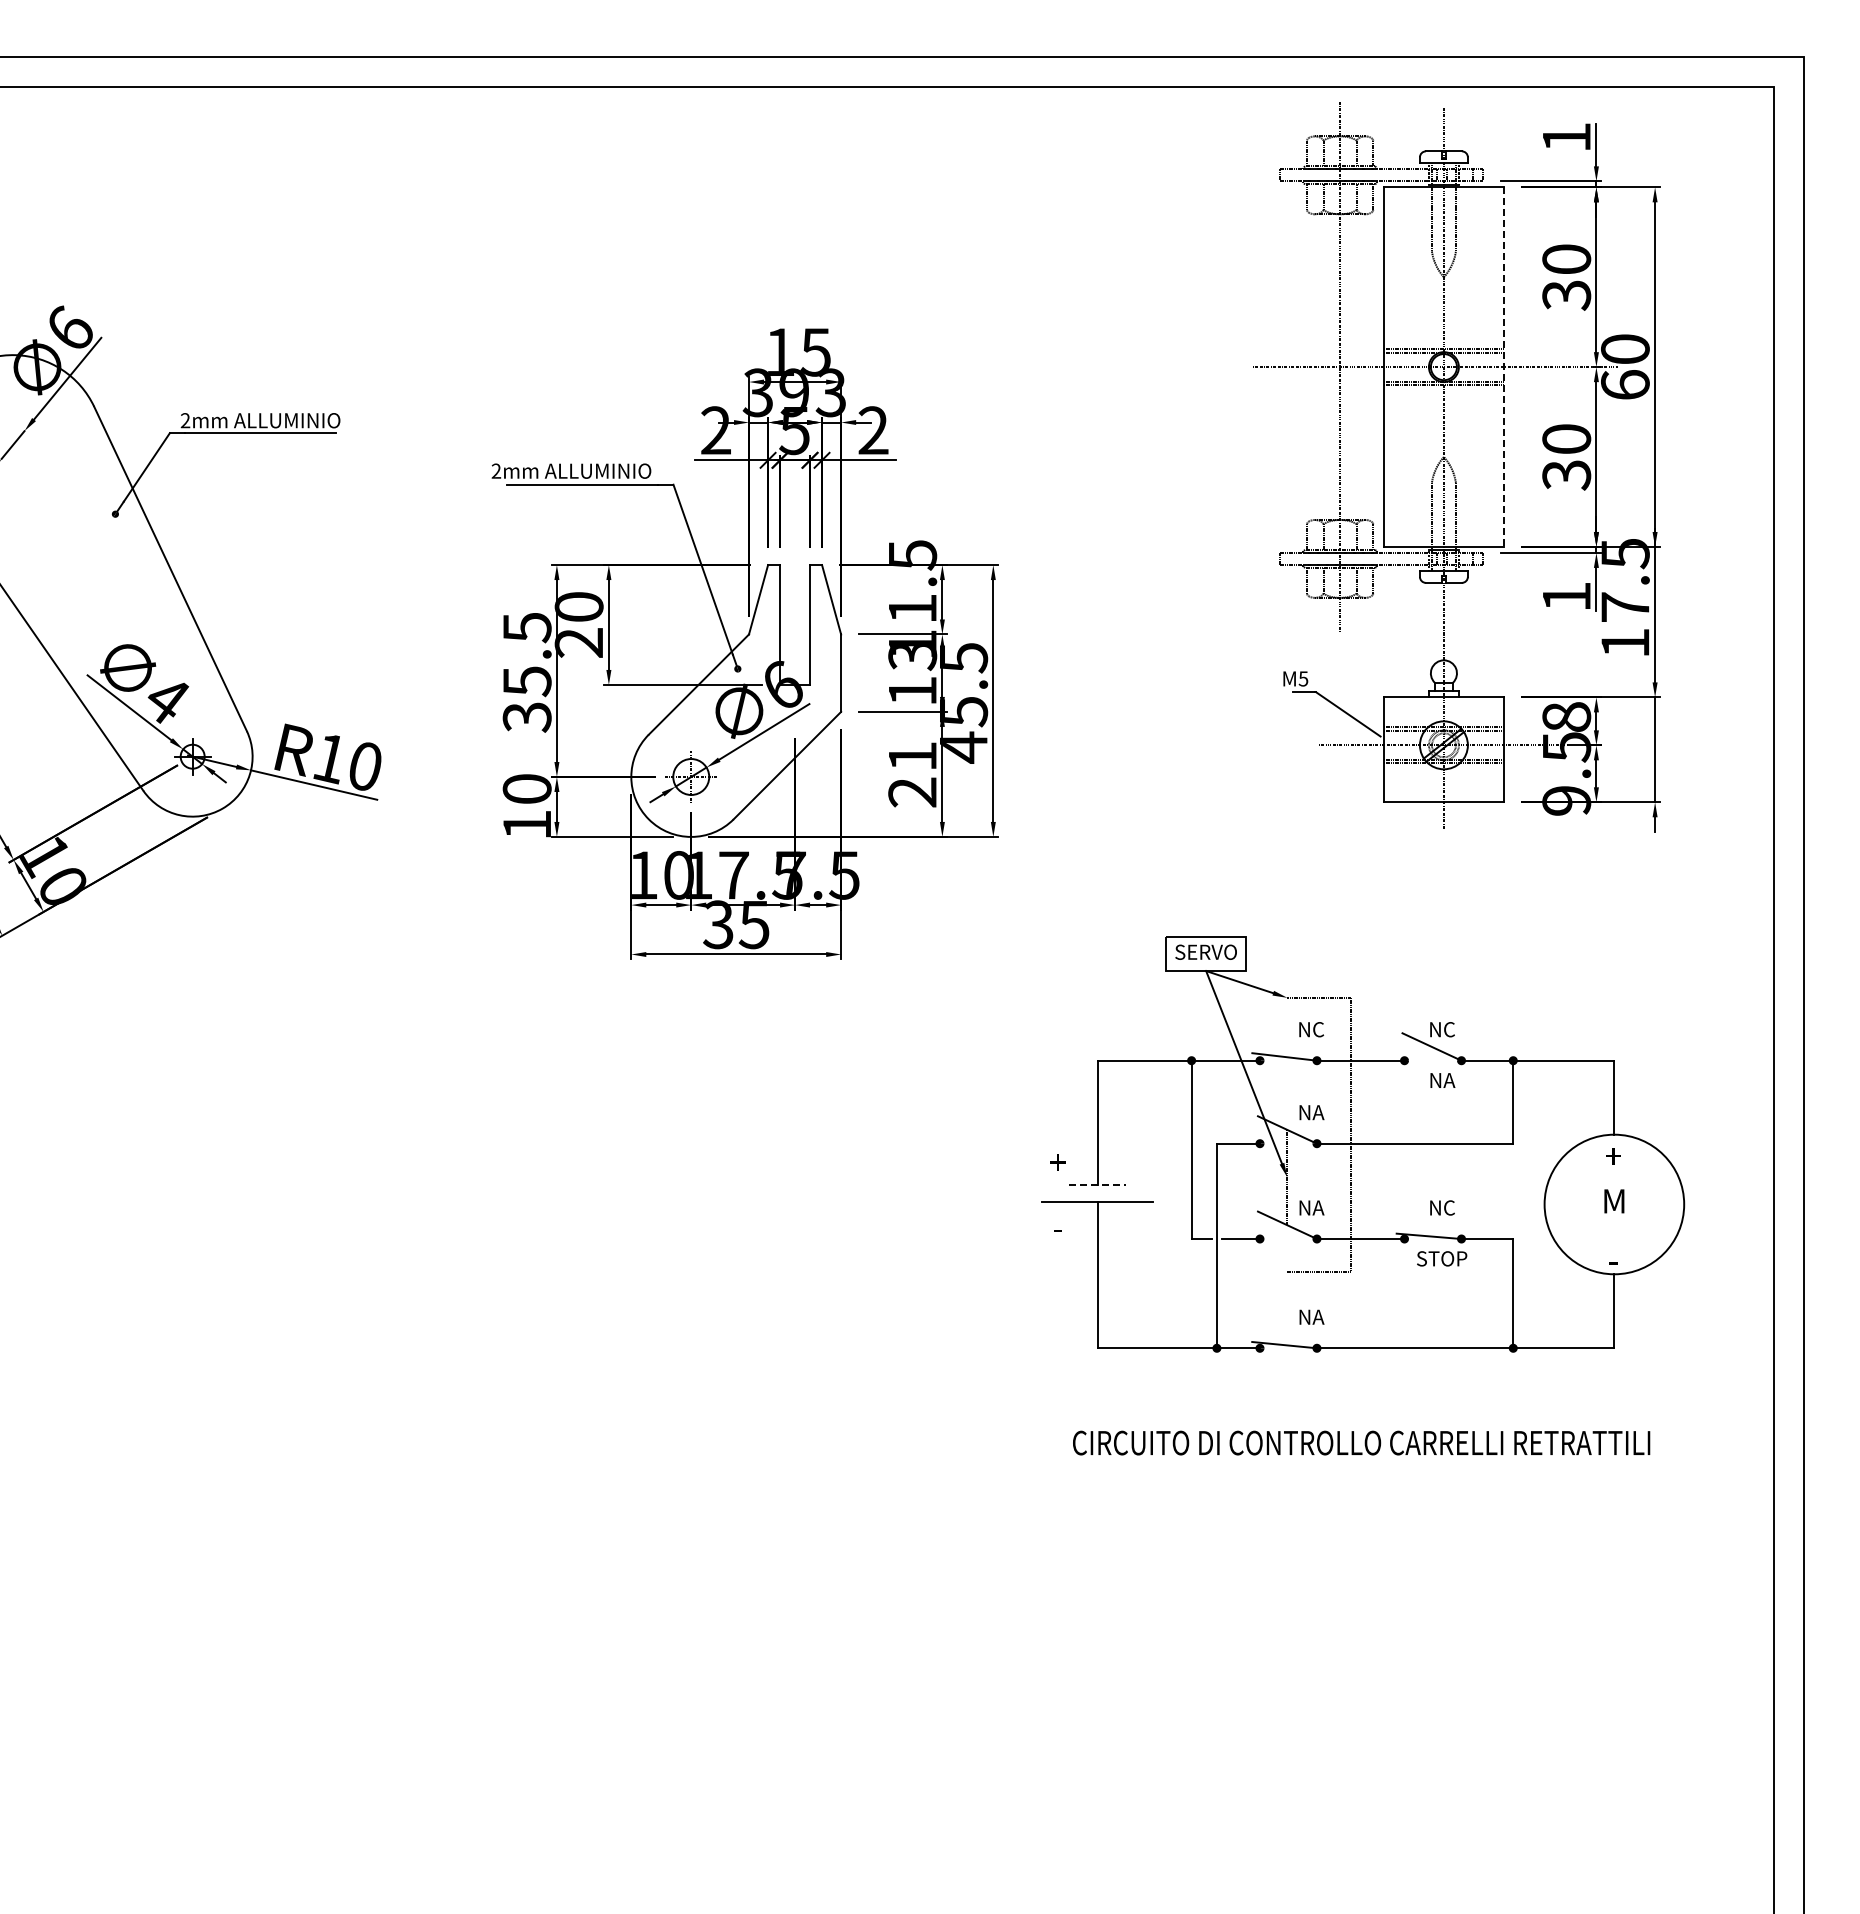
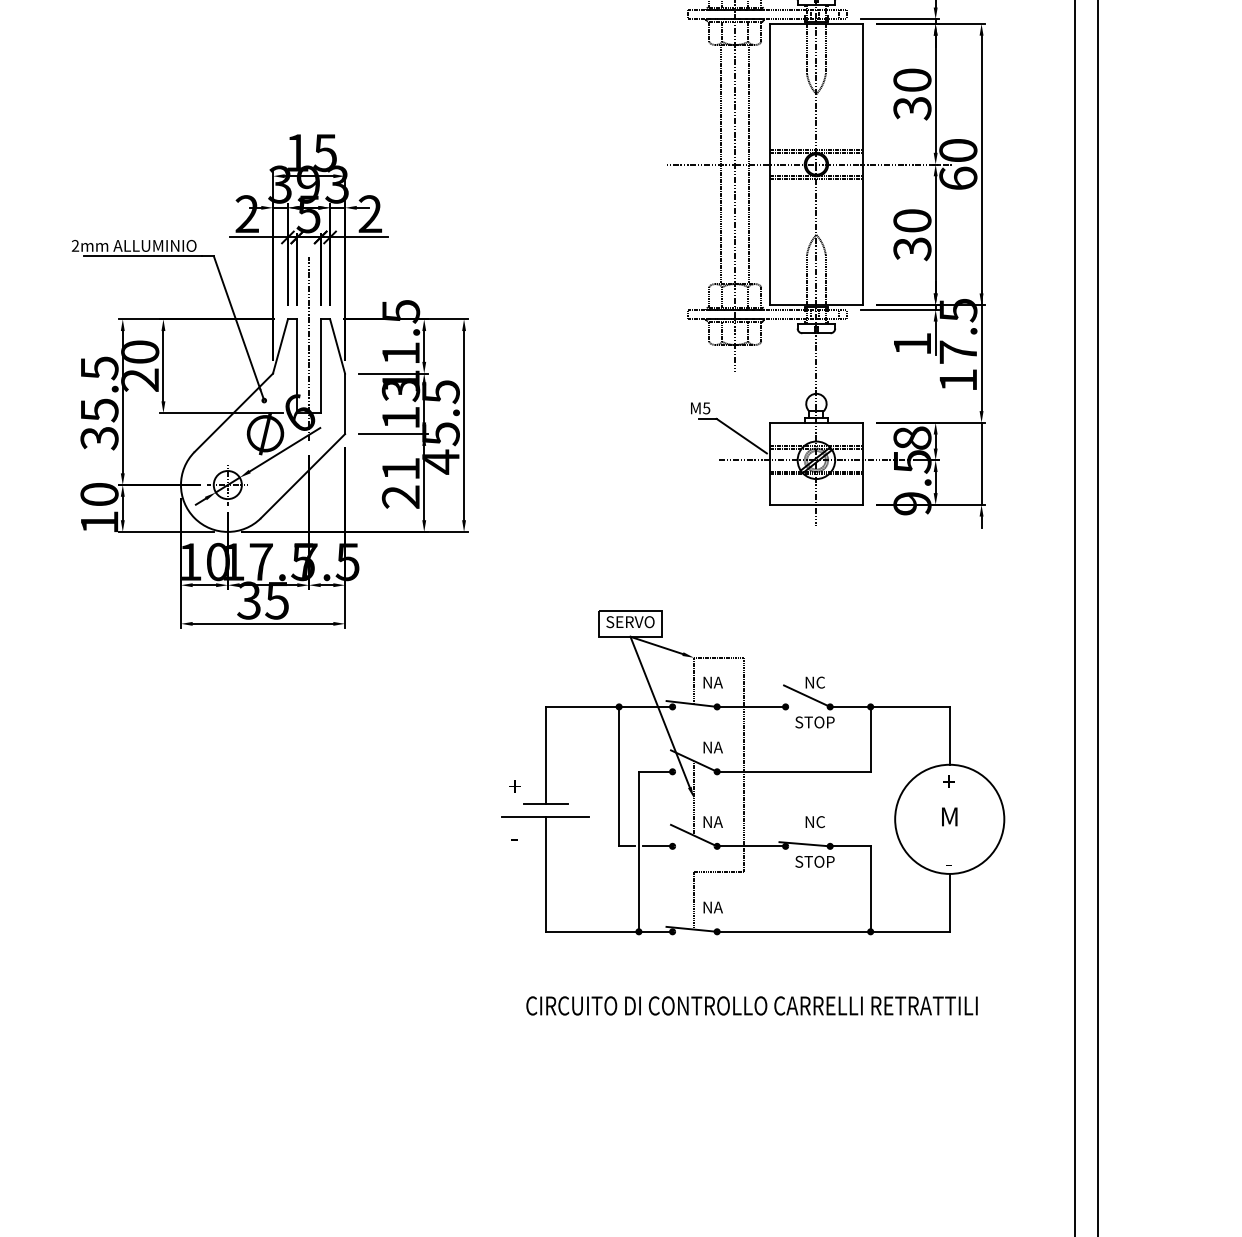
line: (1322, 366) -> (721, 164), added
line: (1358, 366) -> (749, 164), added
line: (1503, 367) -> (863, 164), dashed -> solid
line: (795, 603) -> (309, 349), added
line: (1287, 1027) -> (694, 680), added
text: (1311, 1029) -> (712, 682), NC -> NA
text: (1442, 1080) -> (815, 722), NA -> STOP
line: (1098, 1184) -> (546, 803), dashed -> solid
line: (1287, 1308) -> (694, 900), added

